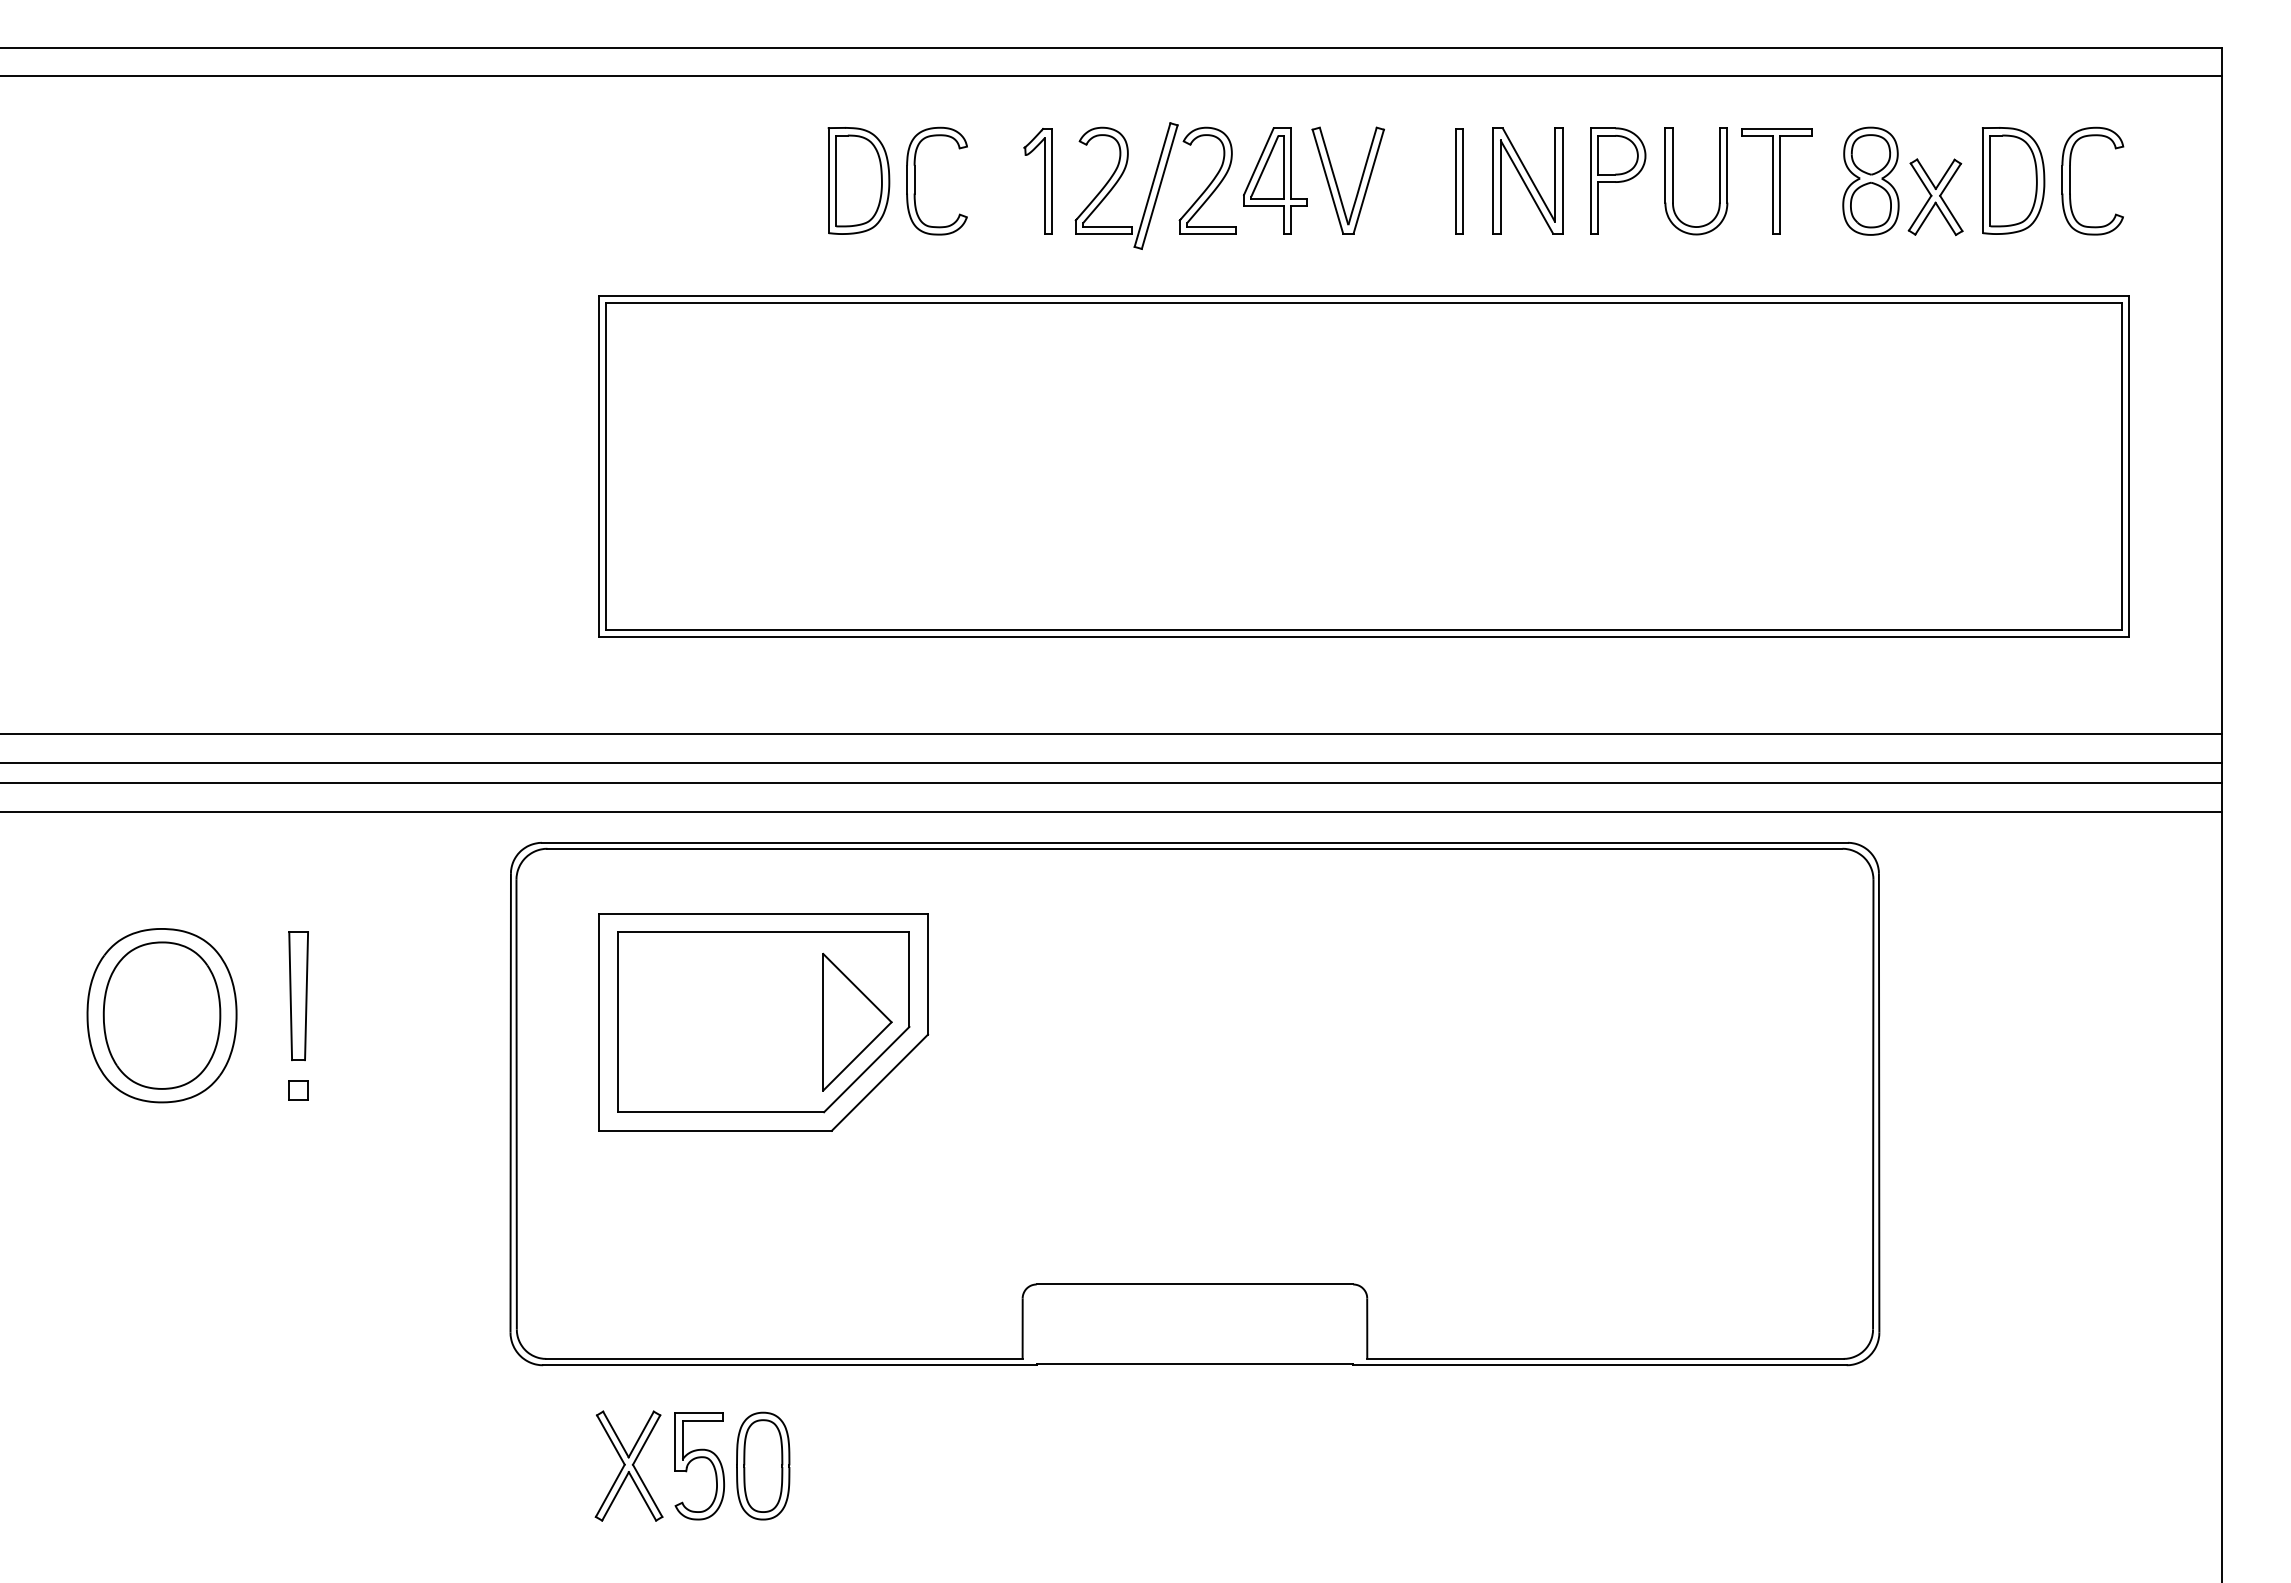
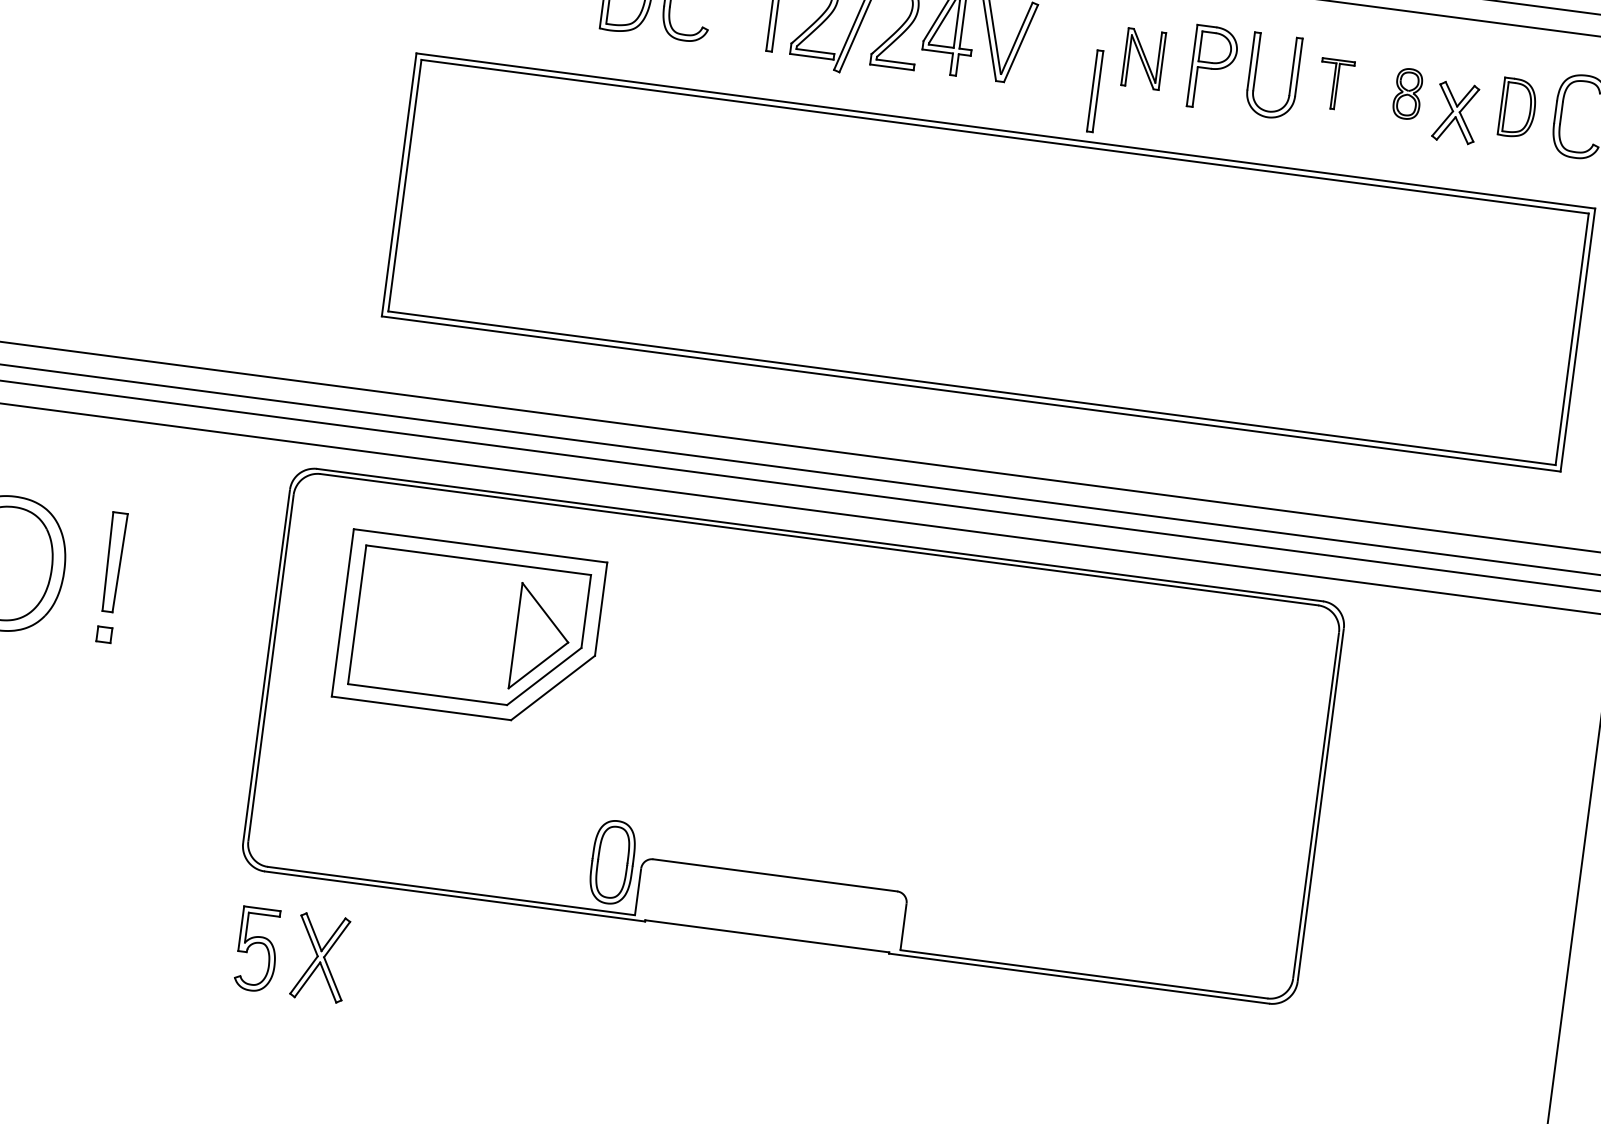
part: (1527, 180) -> (1143, 58), size x0.7
part: (1870, 180) -> (1407, 93), size x0.6
part: (2013, 180) -> (1517, 107), size x0.7
part: (1459, 181) -> (1095, 91), moved
part: (1776, 181) -> (1335, 84), size x0.6
part: (699, 1458) -> (258, 943), moved
part: (763, 1465) -> (612, 861), moved

